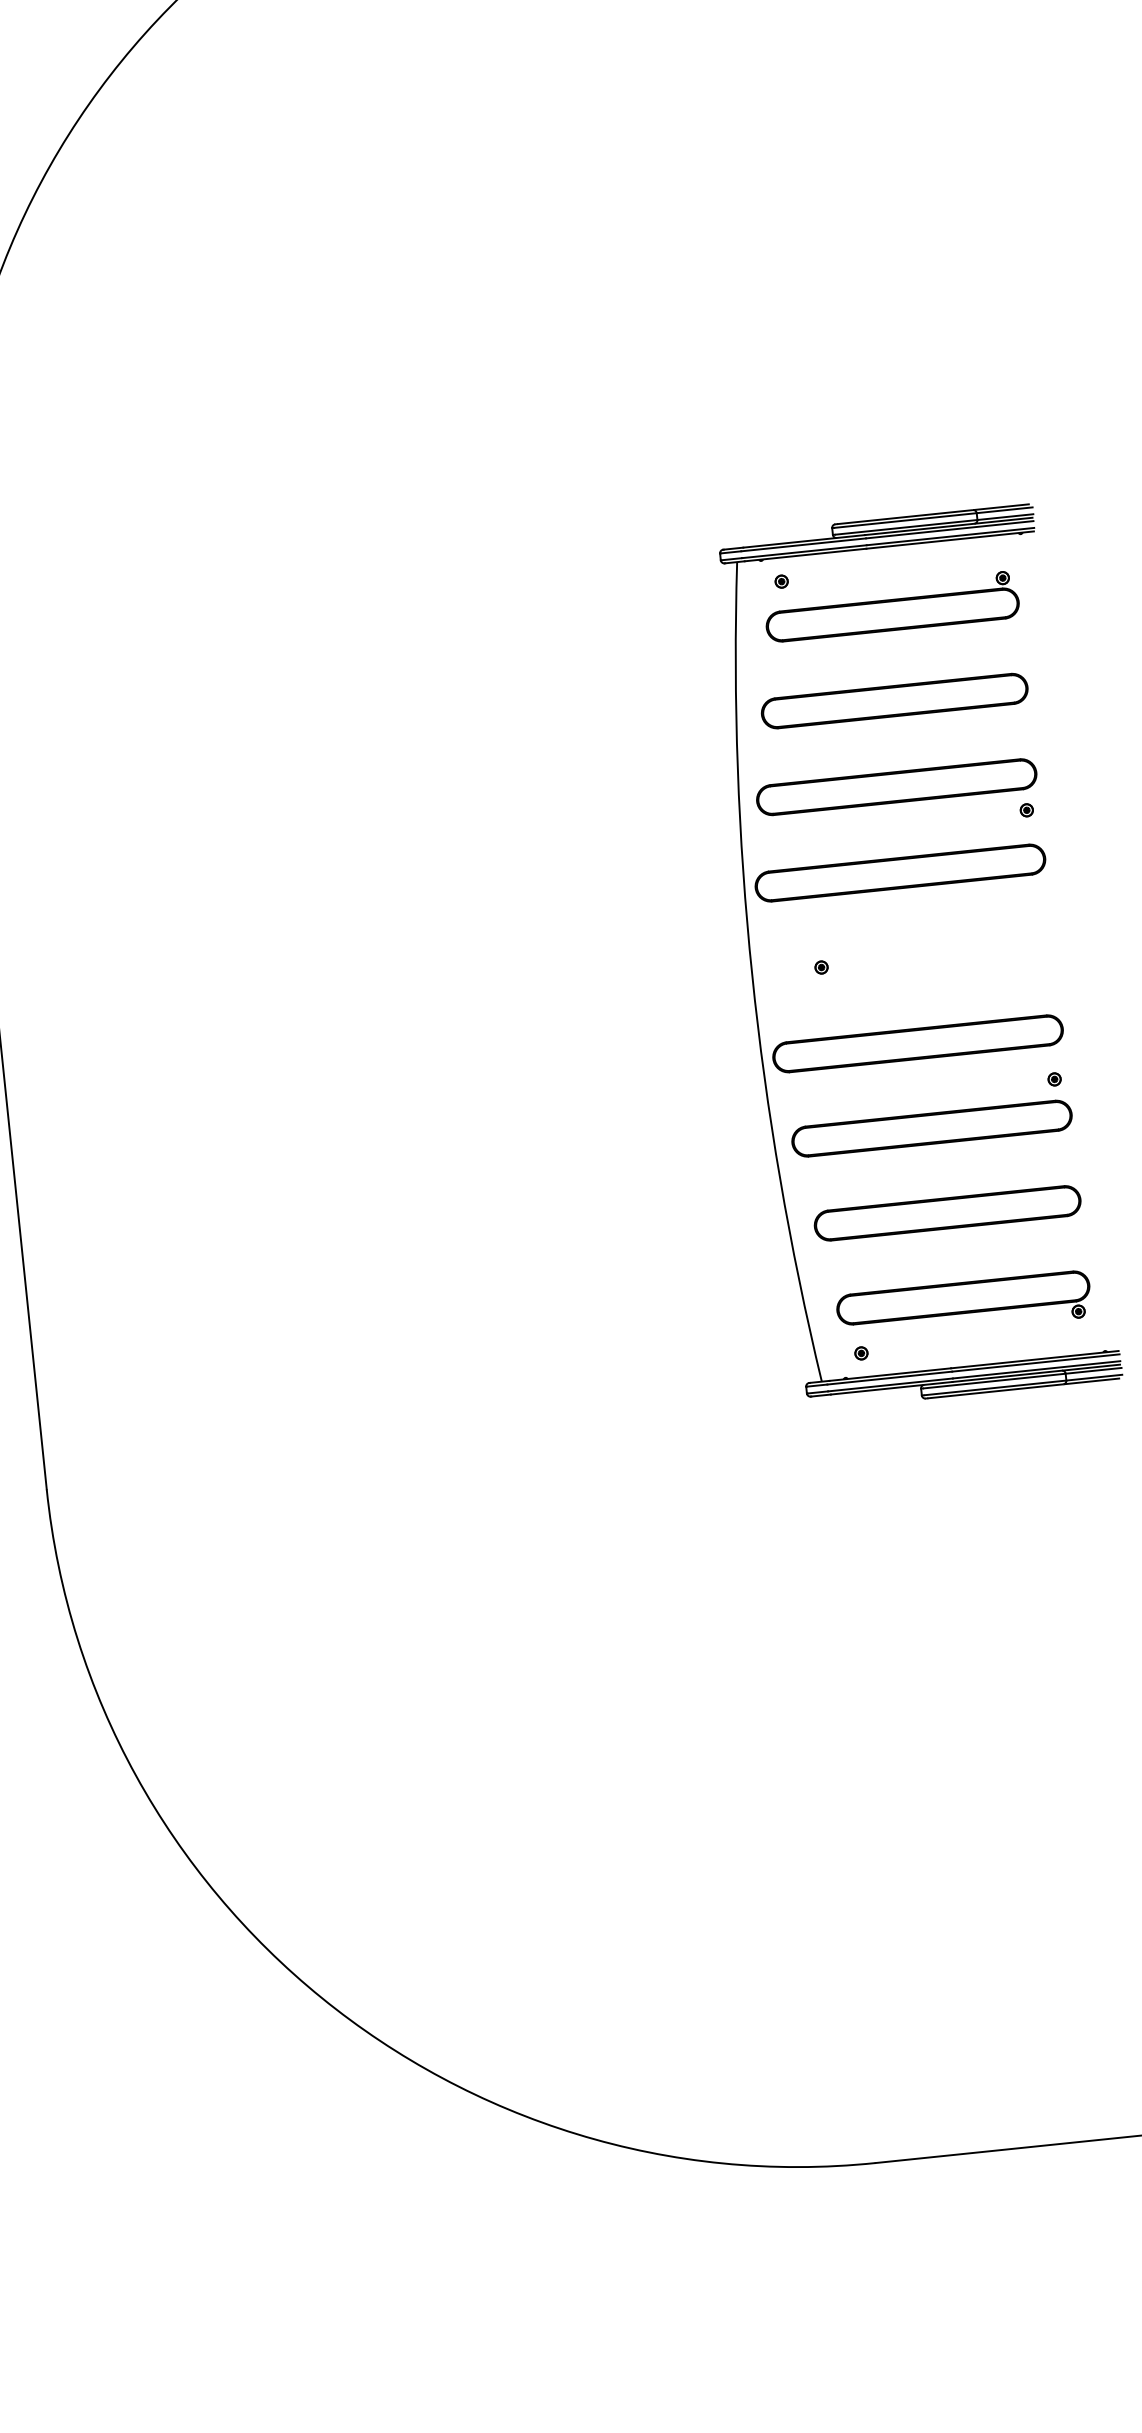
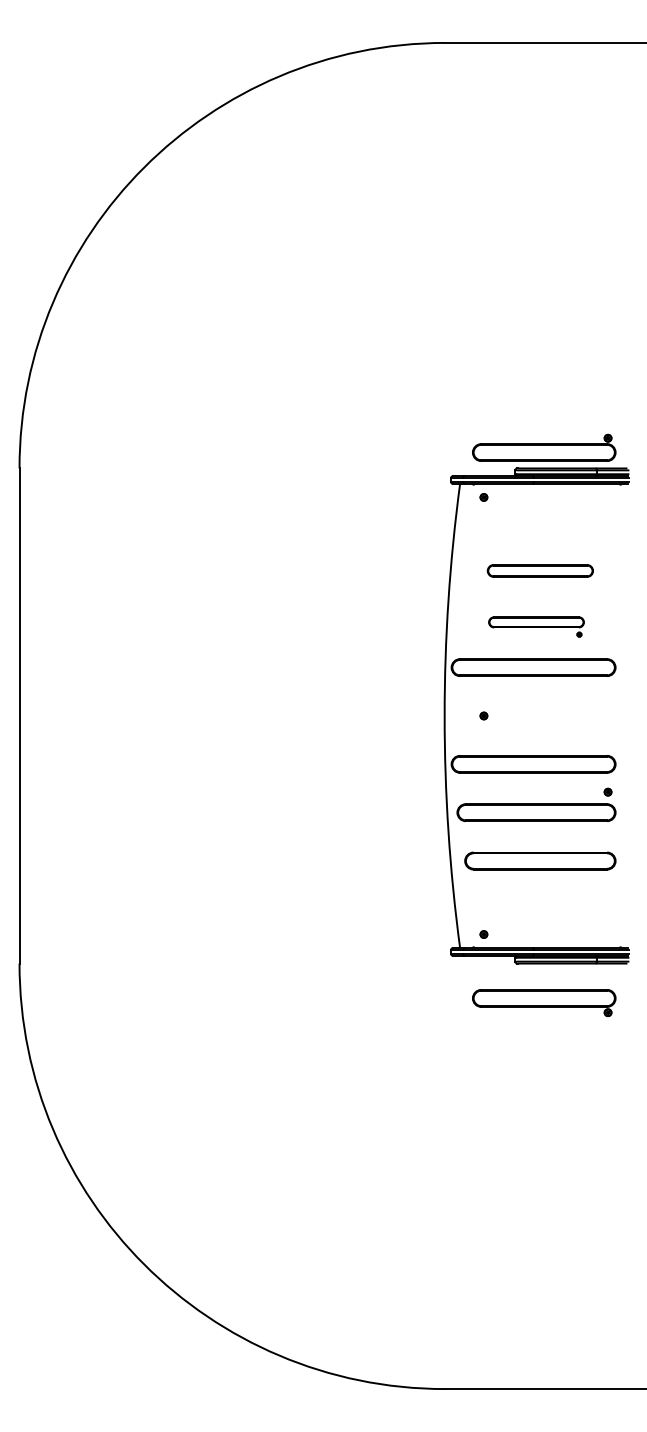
part: (892, 605) -> (544, 447), moved
part: (894, 700) -> (540, 570), size x0.7
part: (898, 799) -> (536, 626), size x0.6
part: (964, 1306) -> (544, 1003), moved

